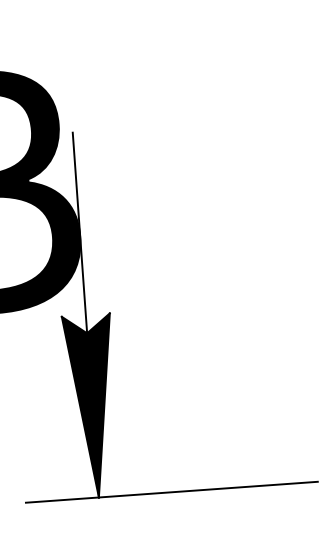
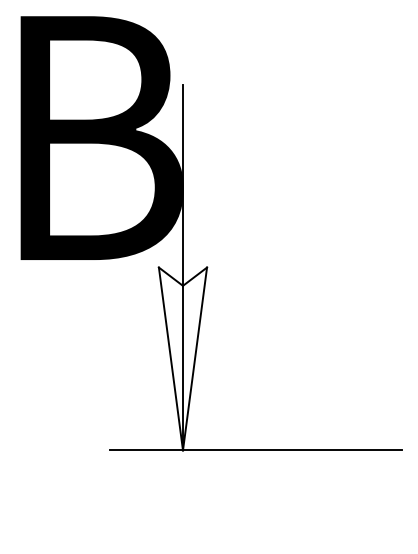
fill: (91, 405) -> (182, 358), removed

